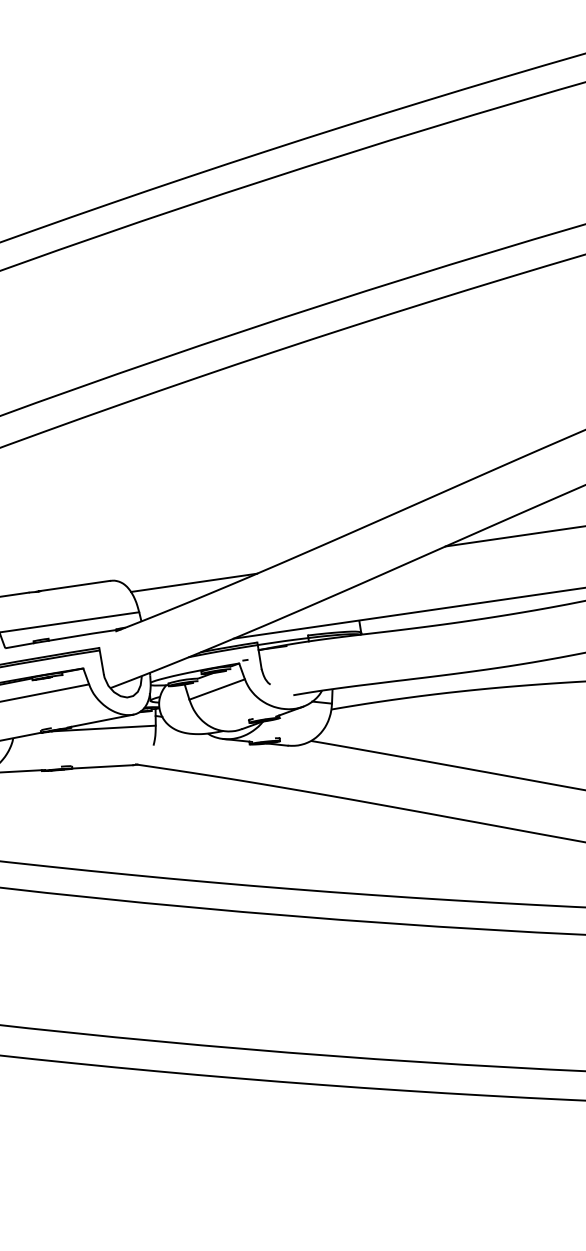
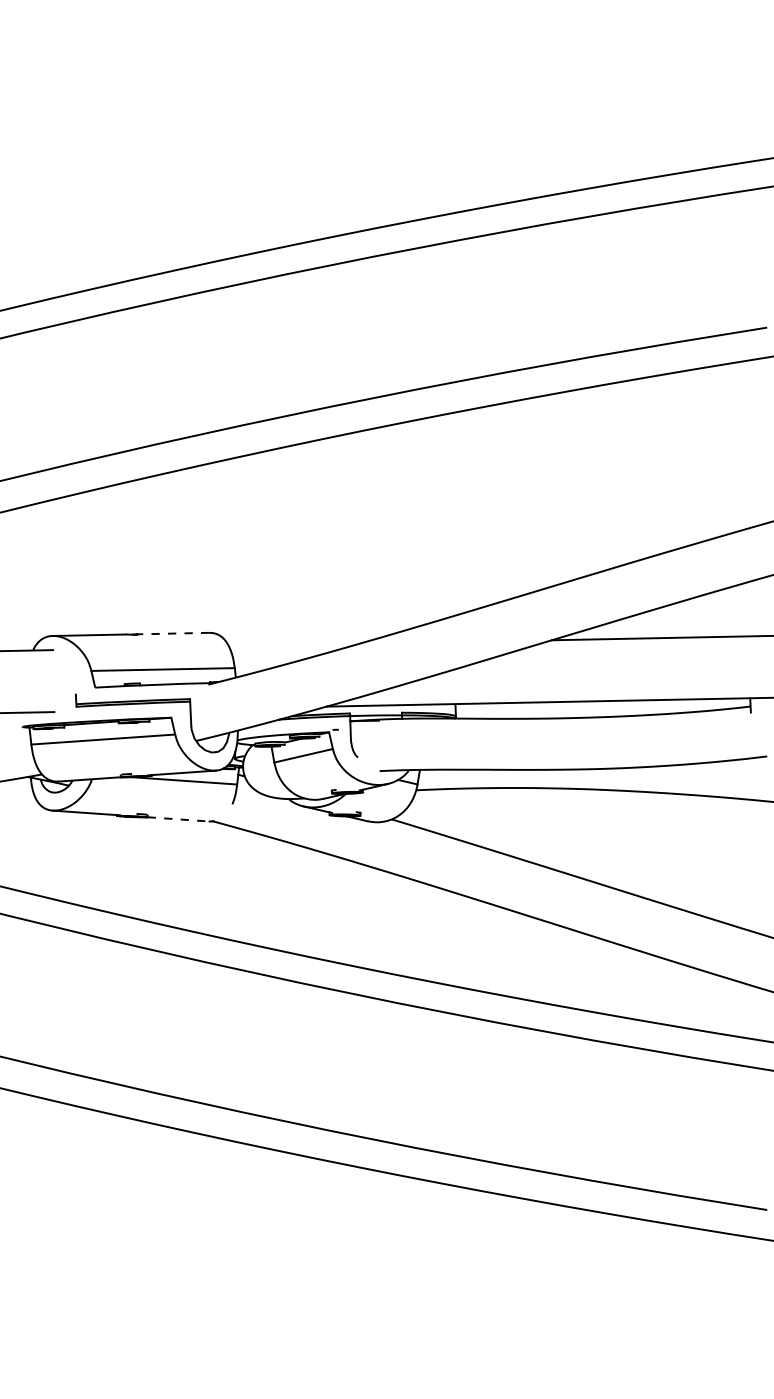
line: (193, 582) -> (293, 645), removed
line: (74, 585) -> (172, 633), solid -> dashed
line: (103, 766) -> (179, 819), solid -> dashed

